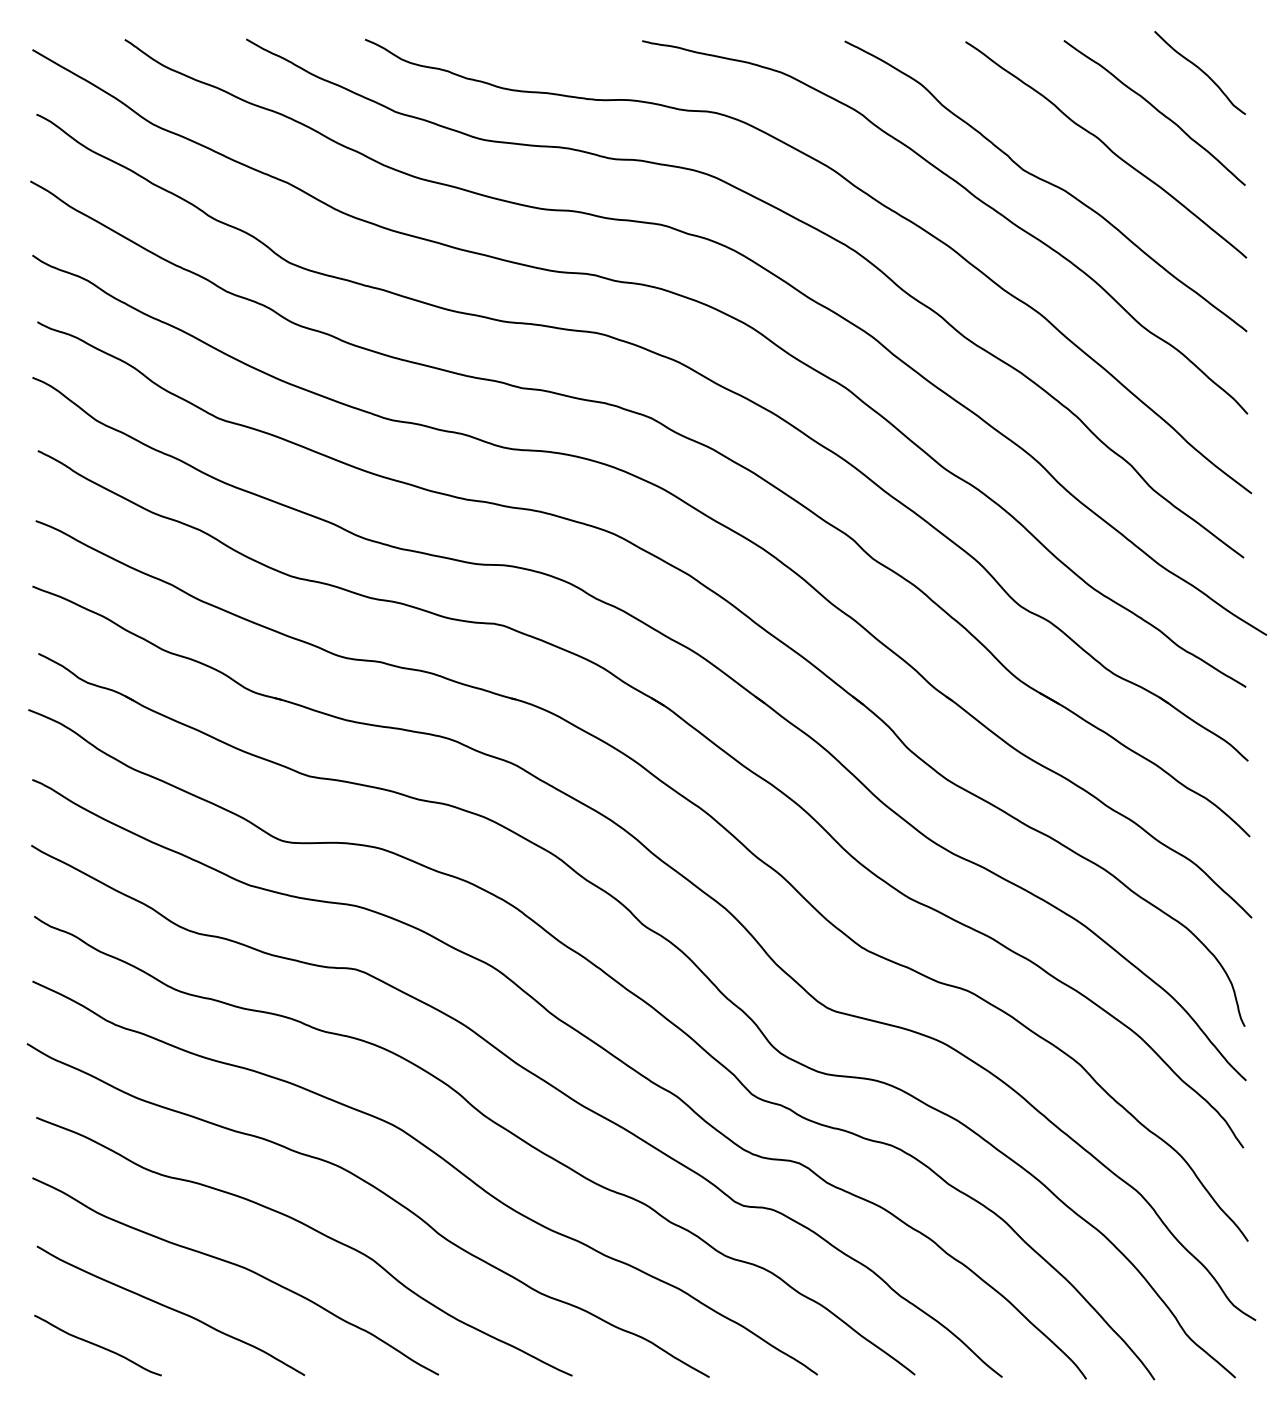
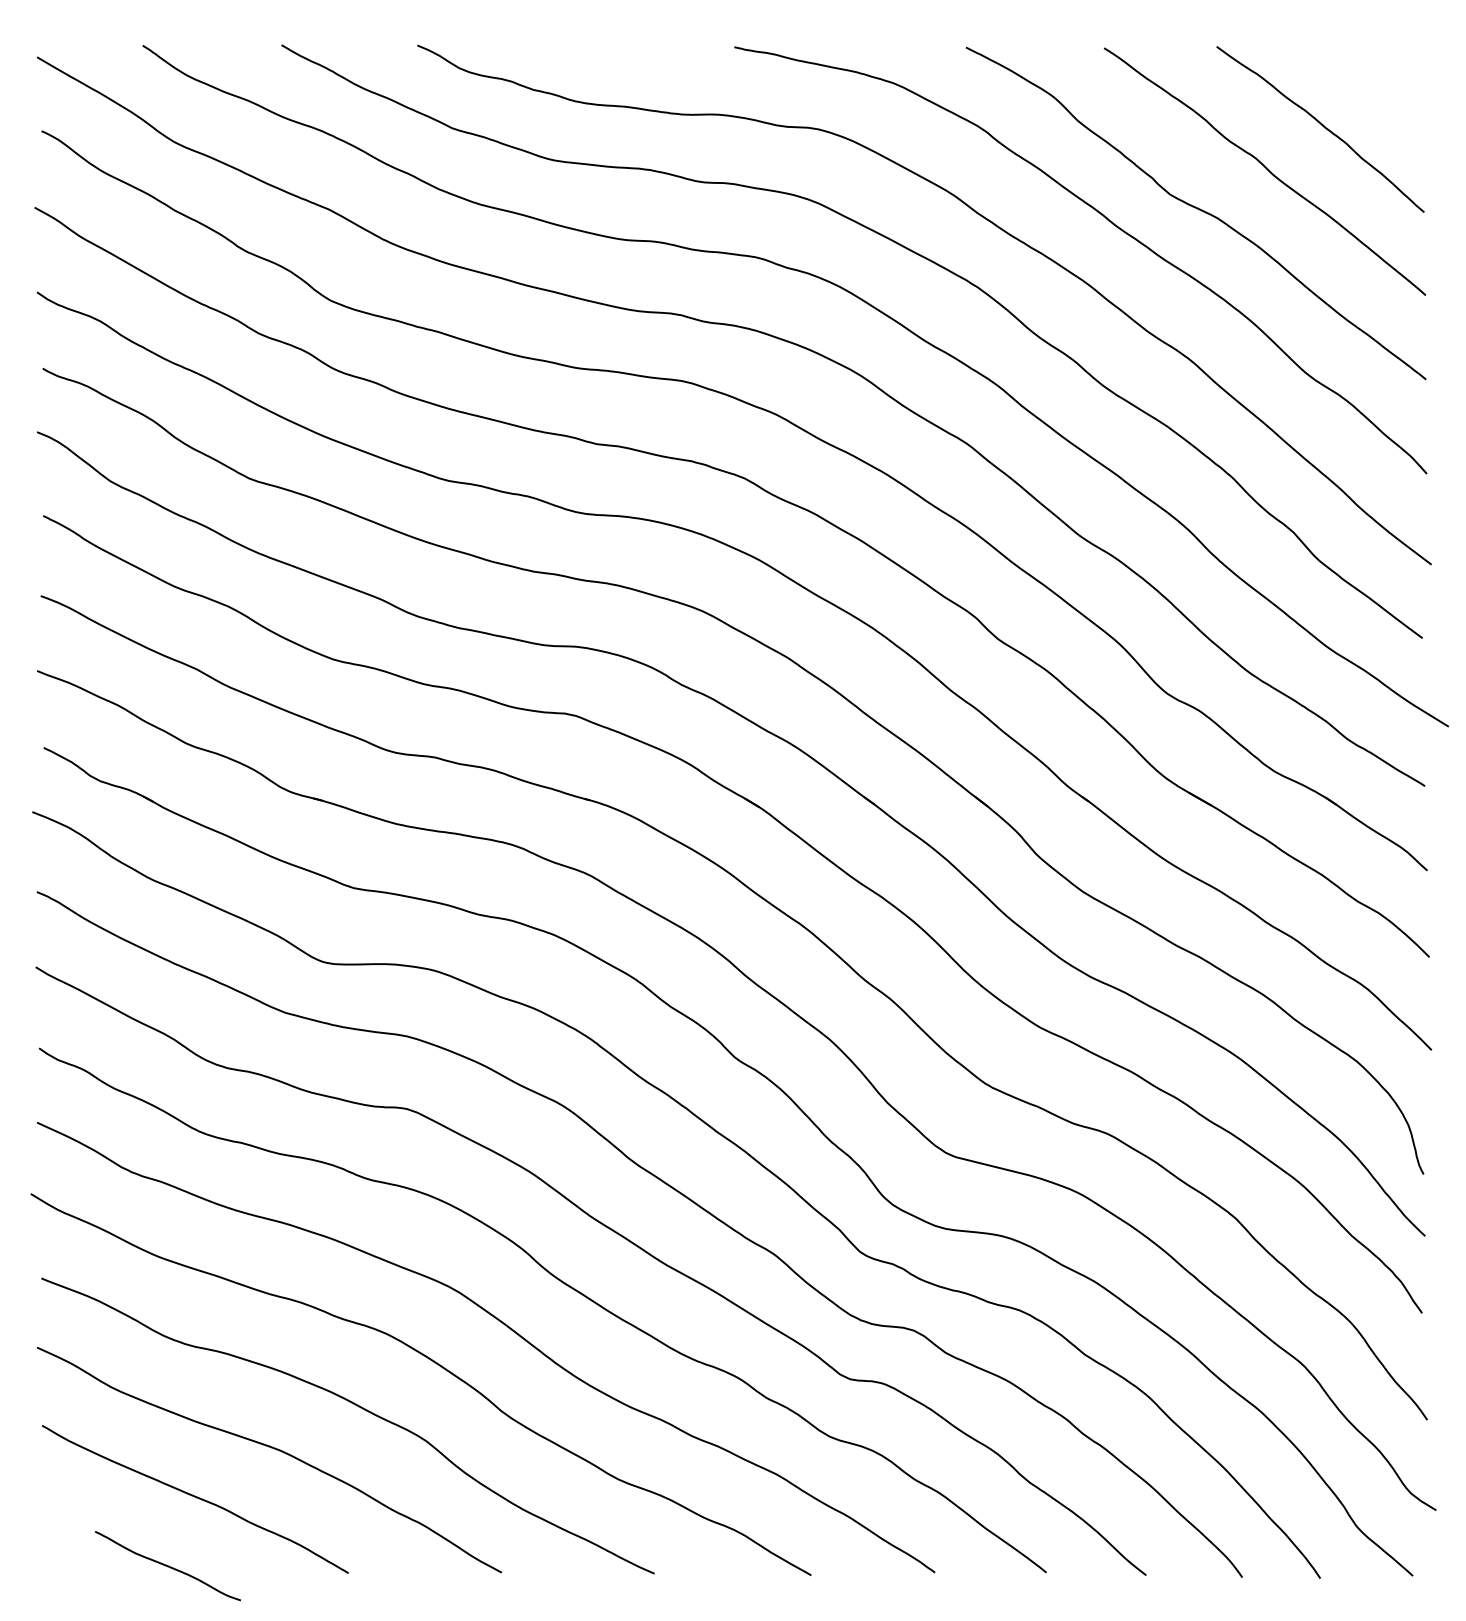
curve: (1201, 71) -> (1373, 81), removed
curve: (97, 1345) -> (167, 1566), moved

